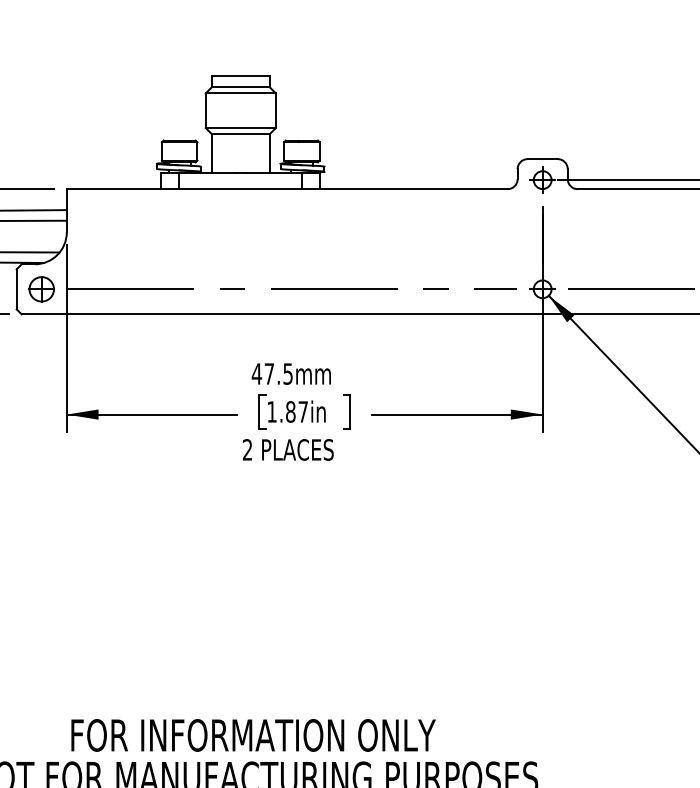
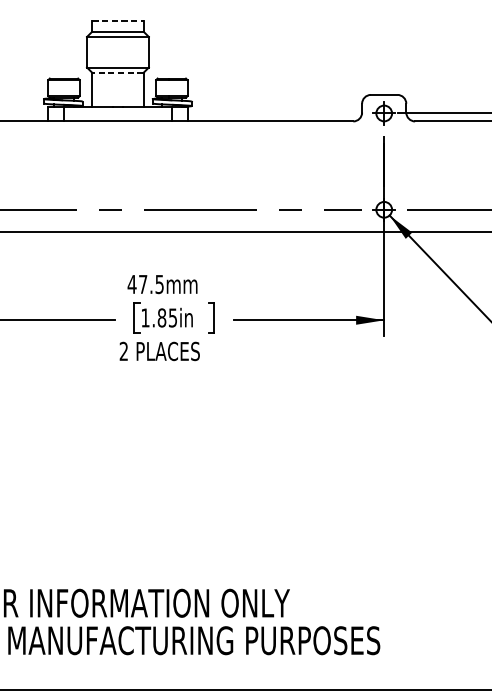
line: (241, 75) -> (118, 21), solid -> dashed
line: (240, 134) -> (117, 73), solid -> dashed
text: (302, 411) -> (172, 317), 1.87in -> 1.85in

